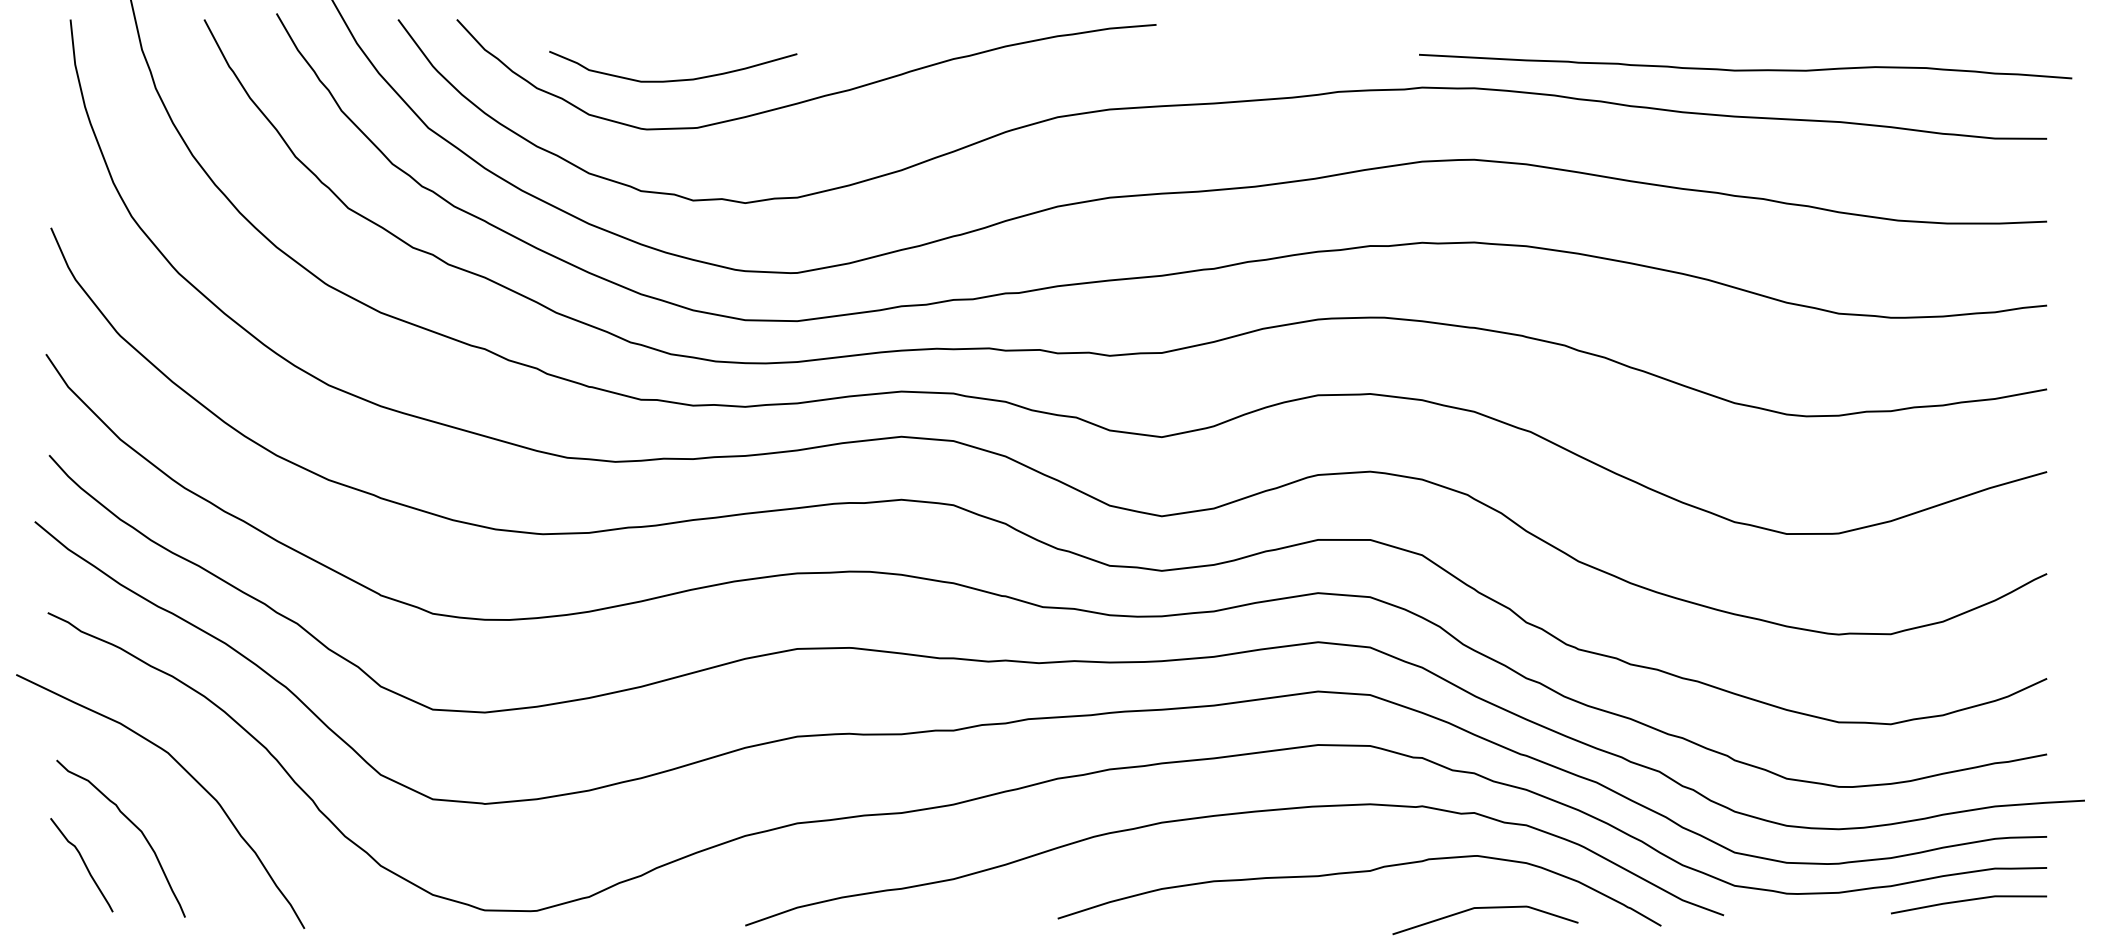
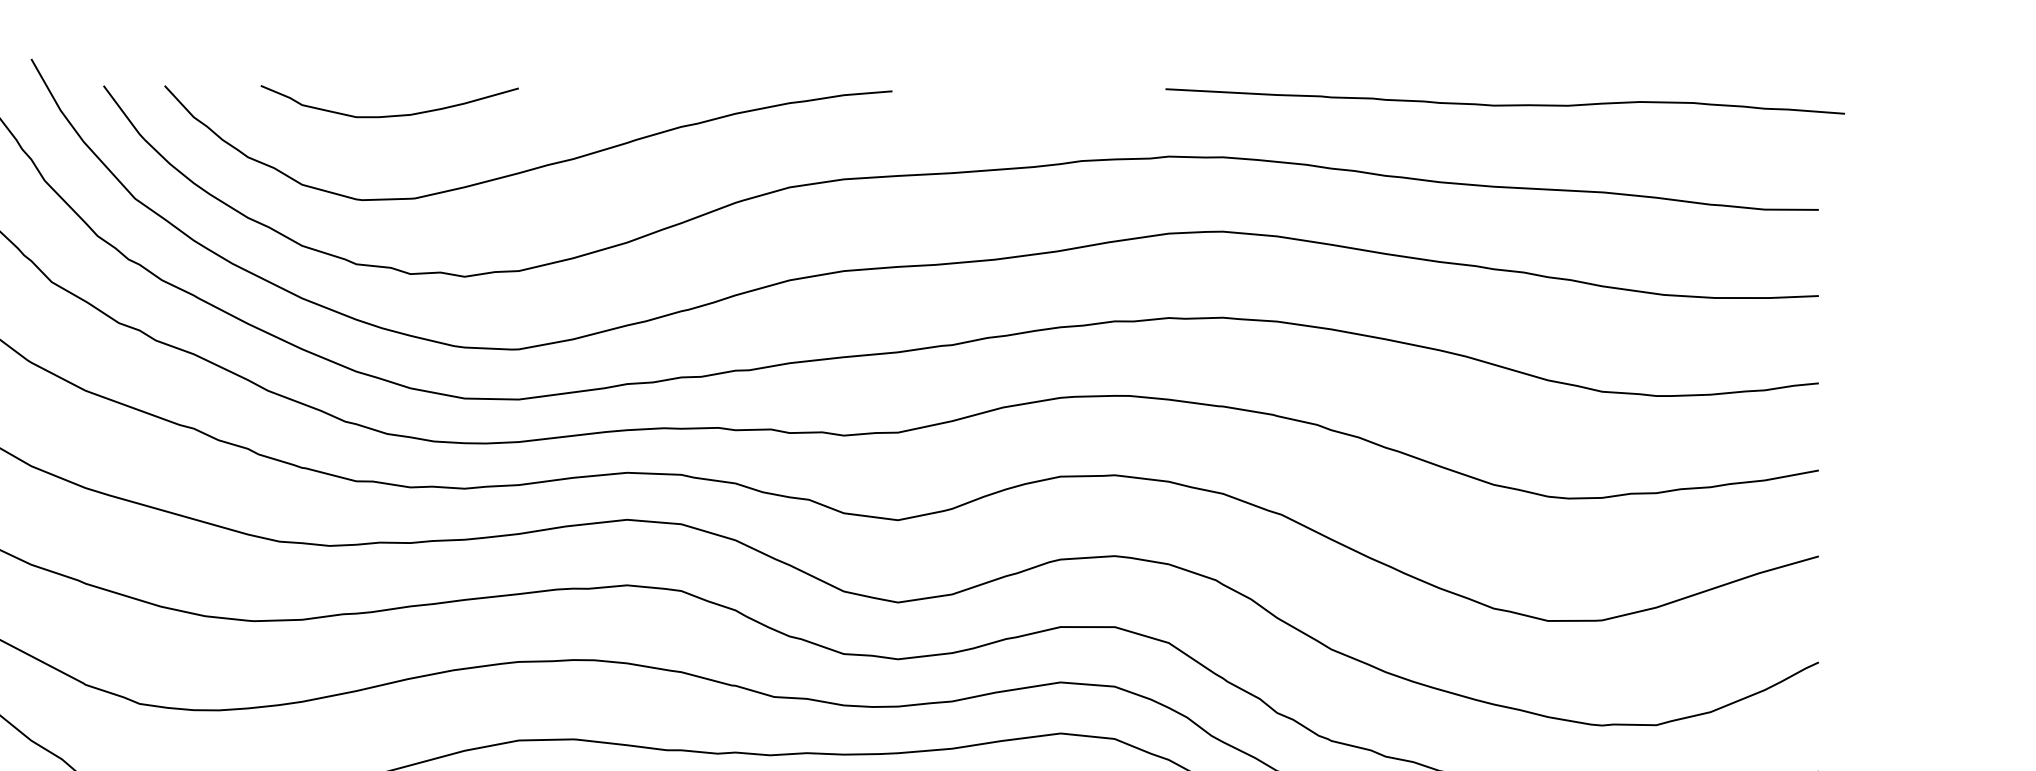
curve: (1745, 69) -> (1505, 104), moved
curve: (675, 79) -> (392, 114), moved

